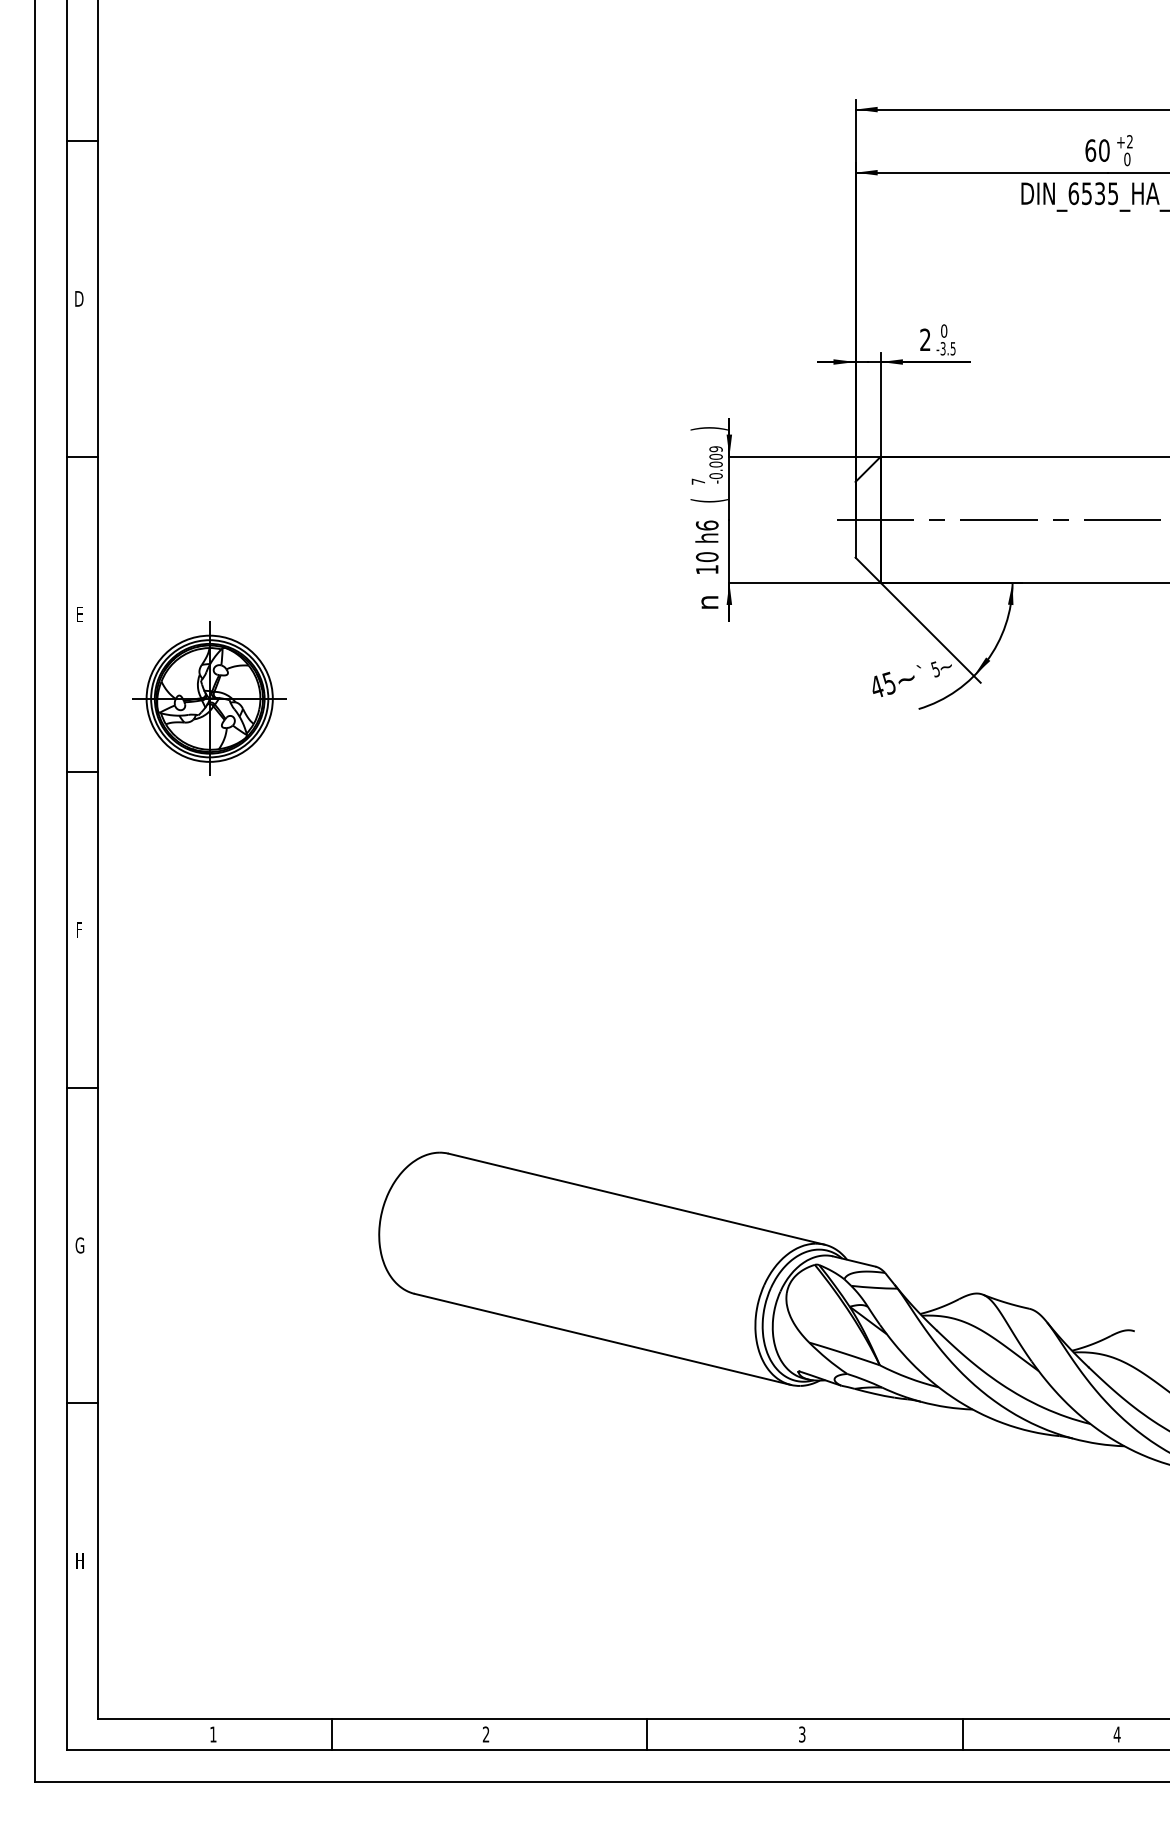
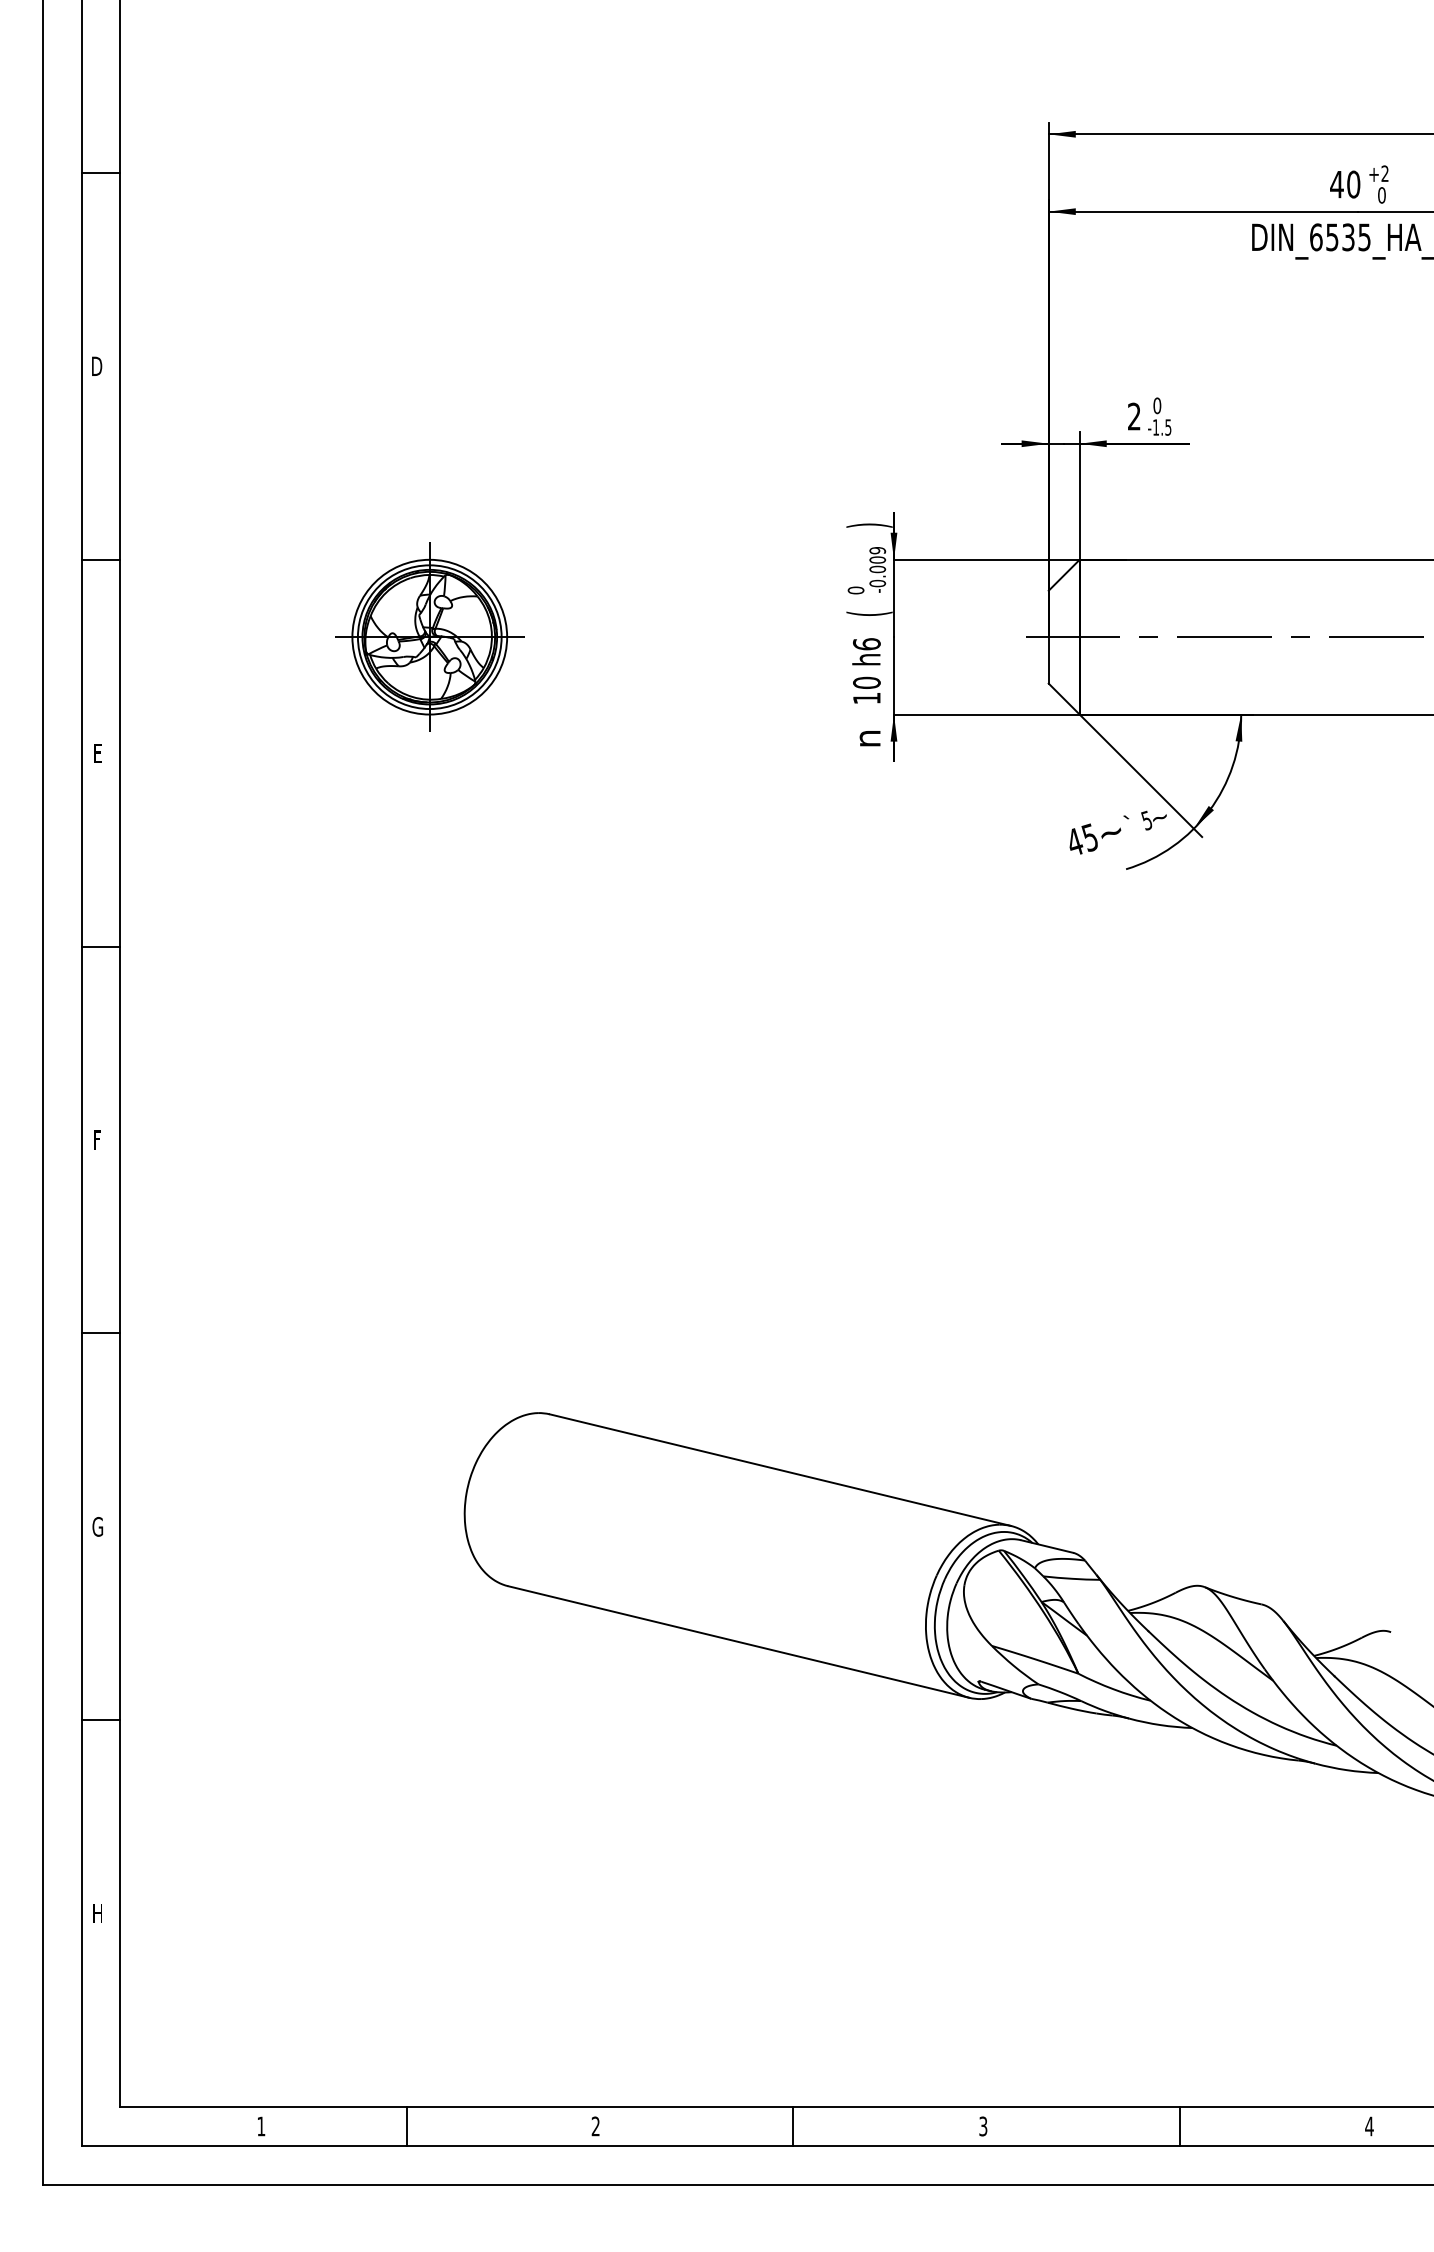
text: (1090, 150) -> (1336, 184), 60 -> 40
text: (942, 348) -> (1155, 427), -3.5 -> -1.5
text: (698, 481) -> (856, 590), 7 -> 0
part: (209, 698) -> (429, 636), moved

